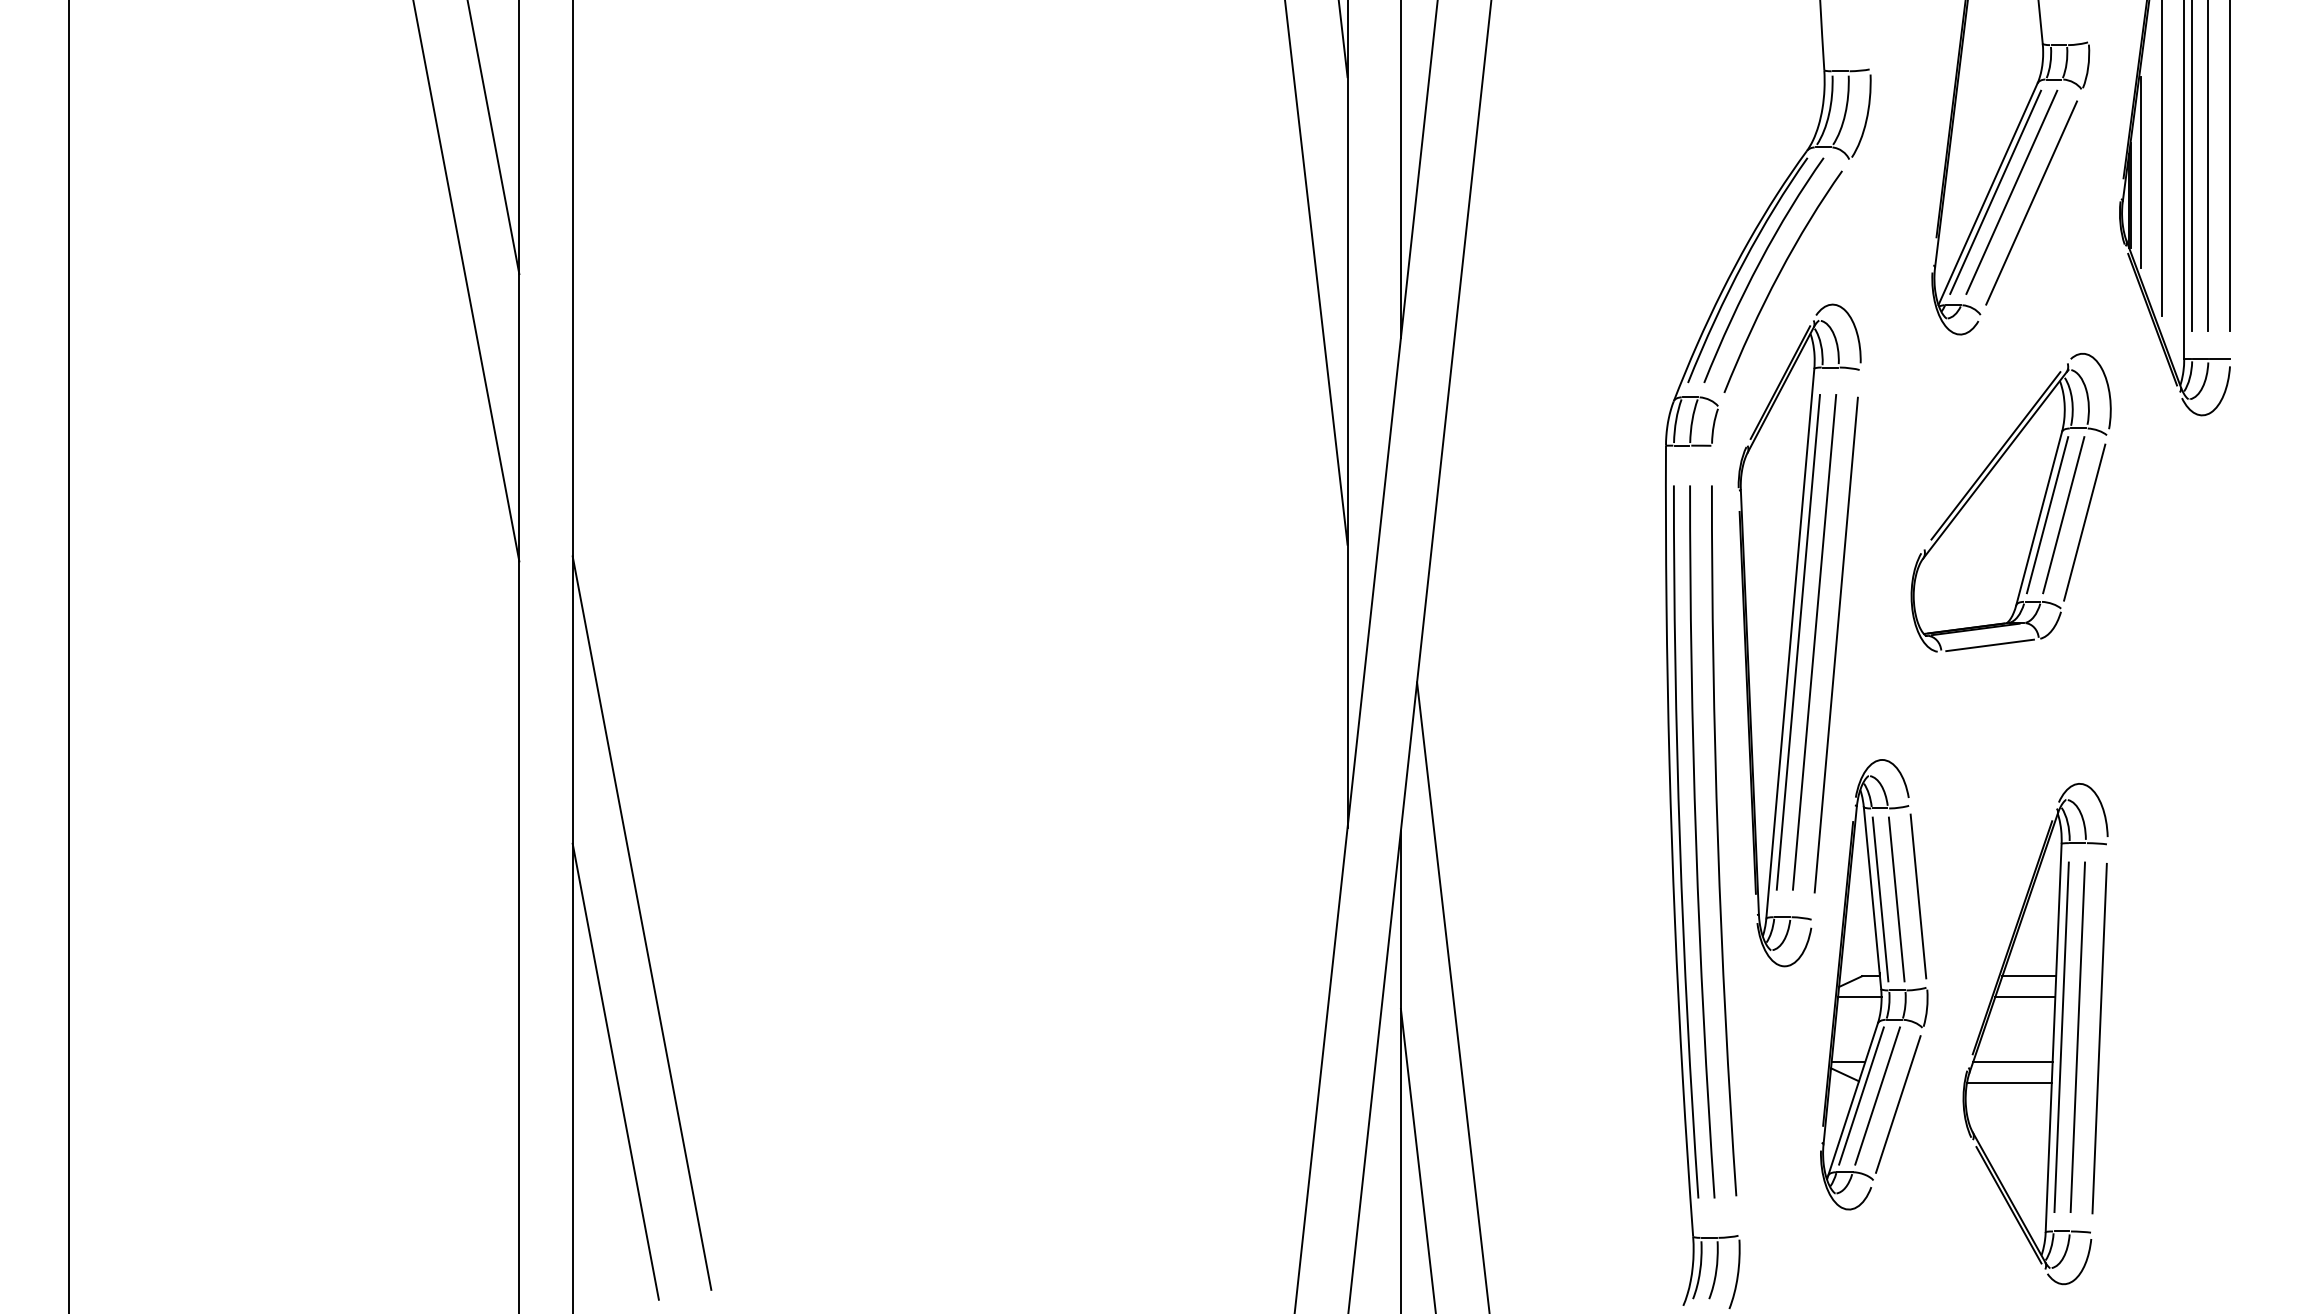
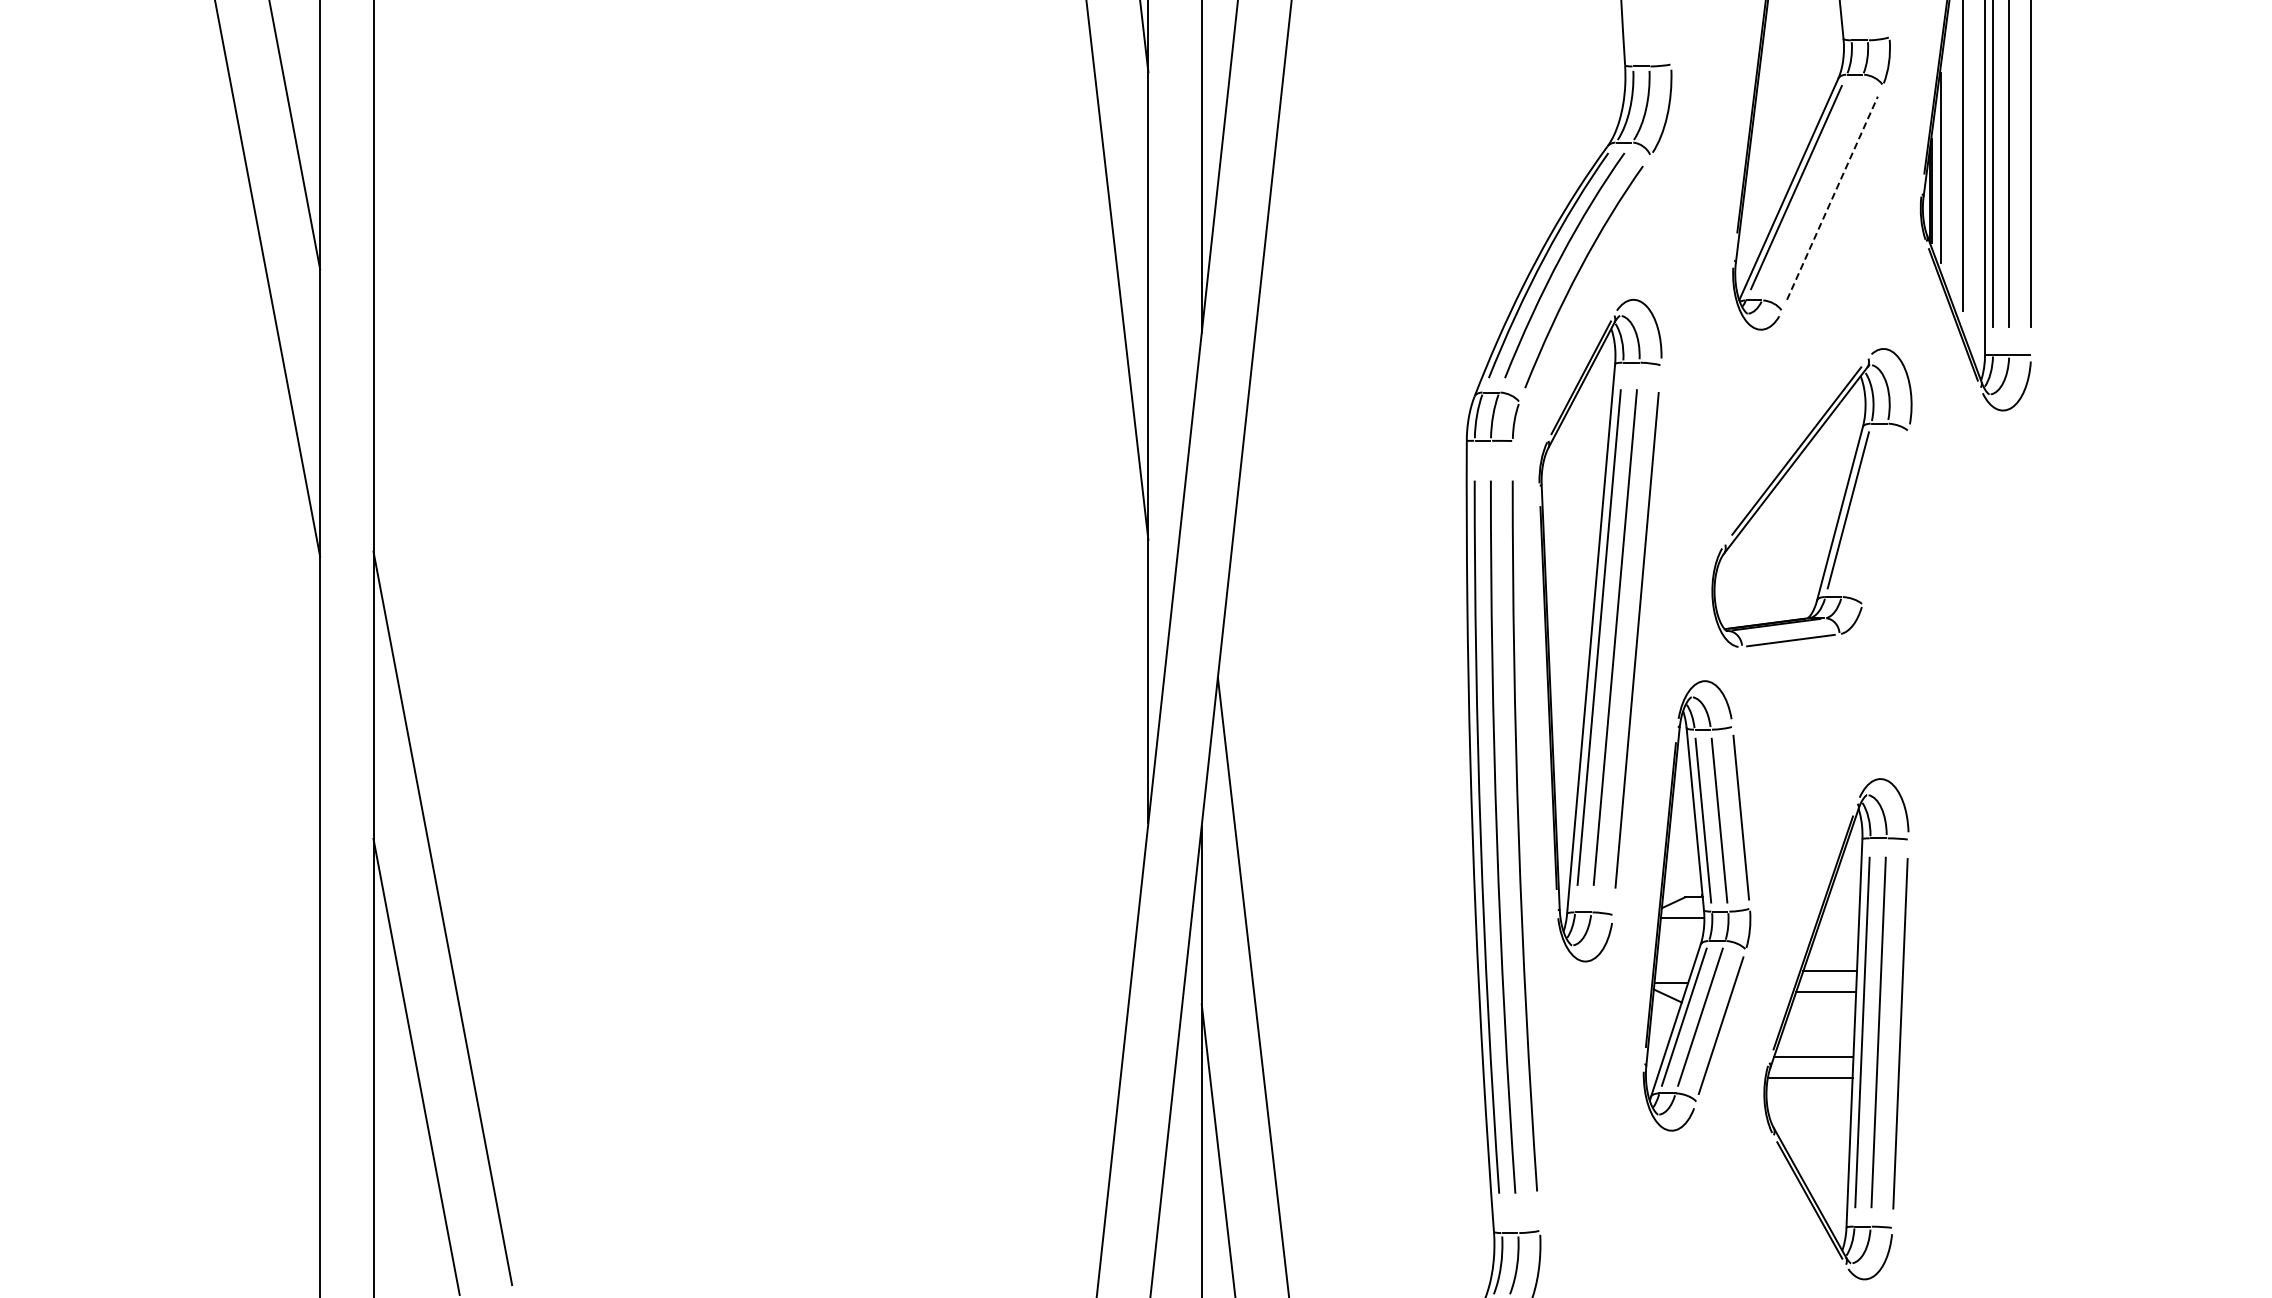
line: (2011, 191) -> (1812, 186), removed
line: (2031, 202) -> (1832, 197), solid -> dashed
line: (2063, 515) -> (1864, 510), removed
line: (2084, 522) -> (1885, 517), removed
part: (1874, 984) -> (1697, 905), moved

